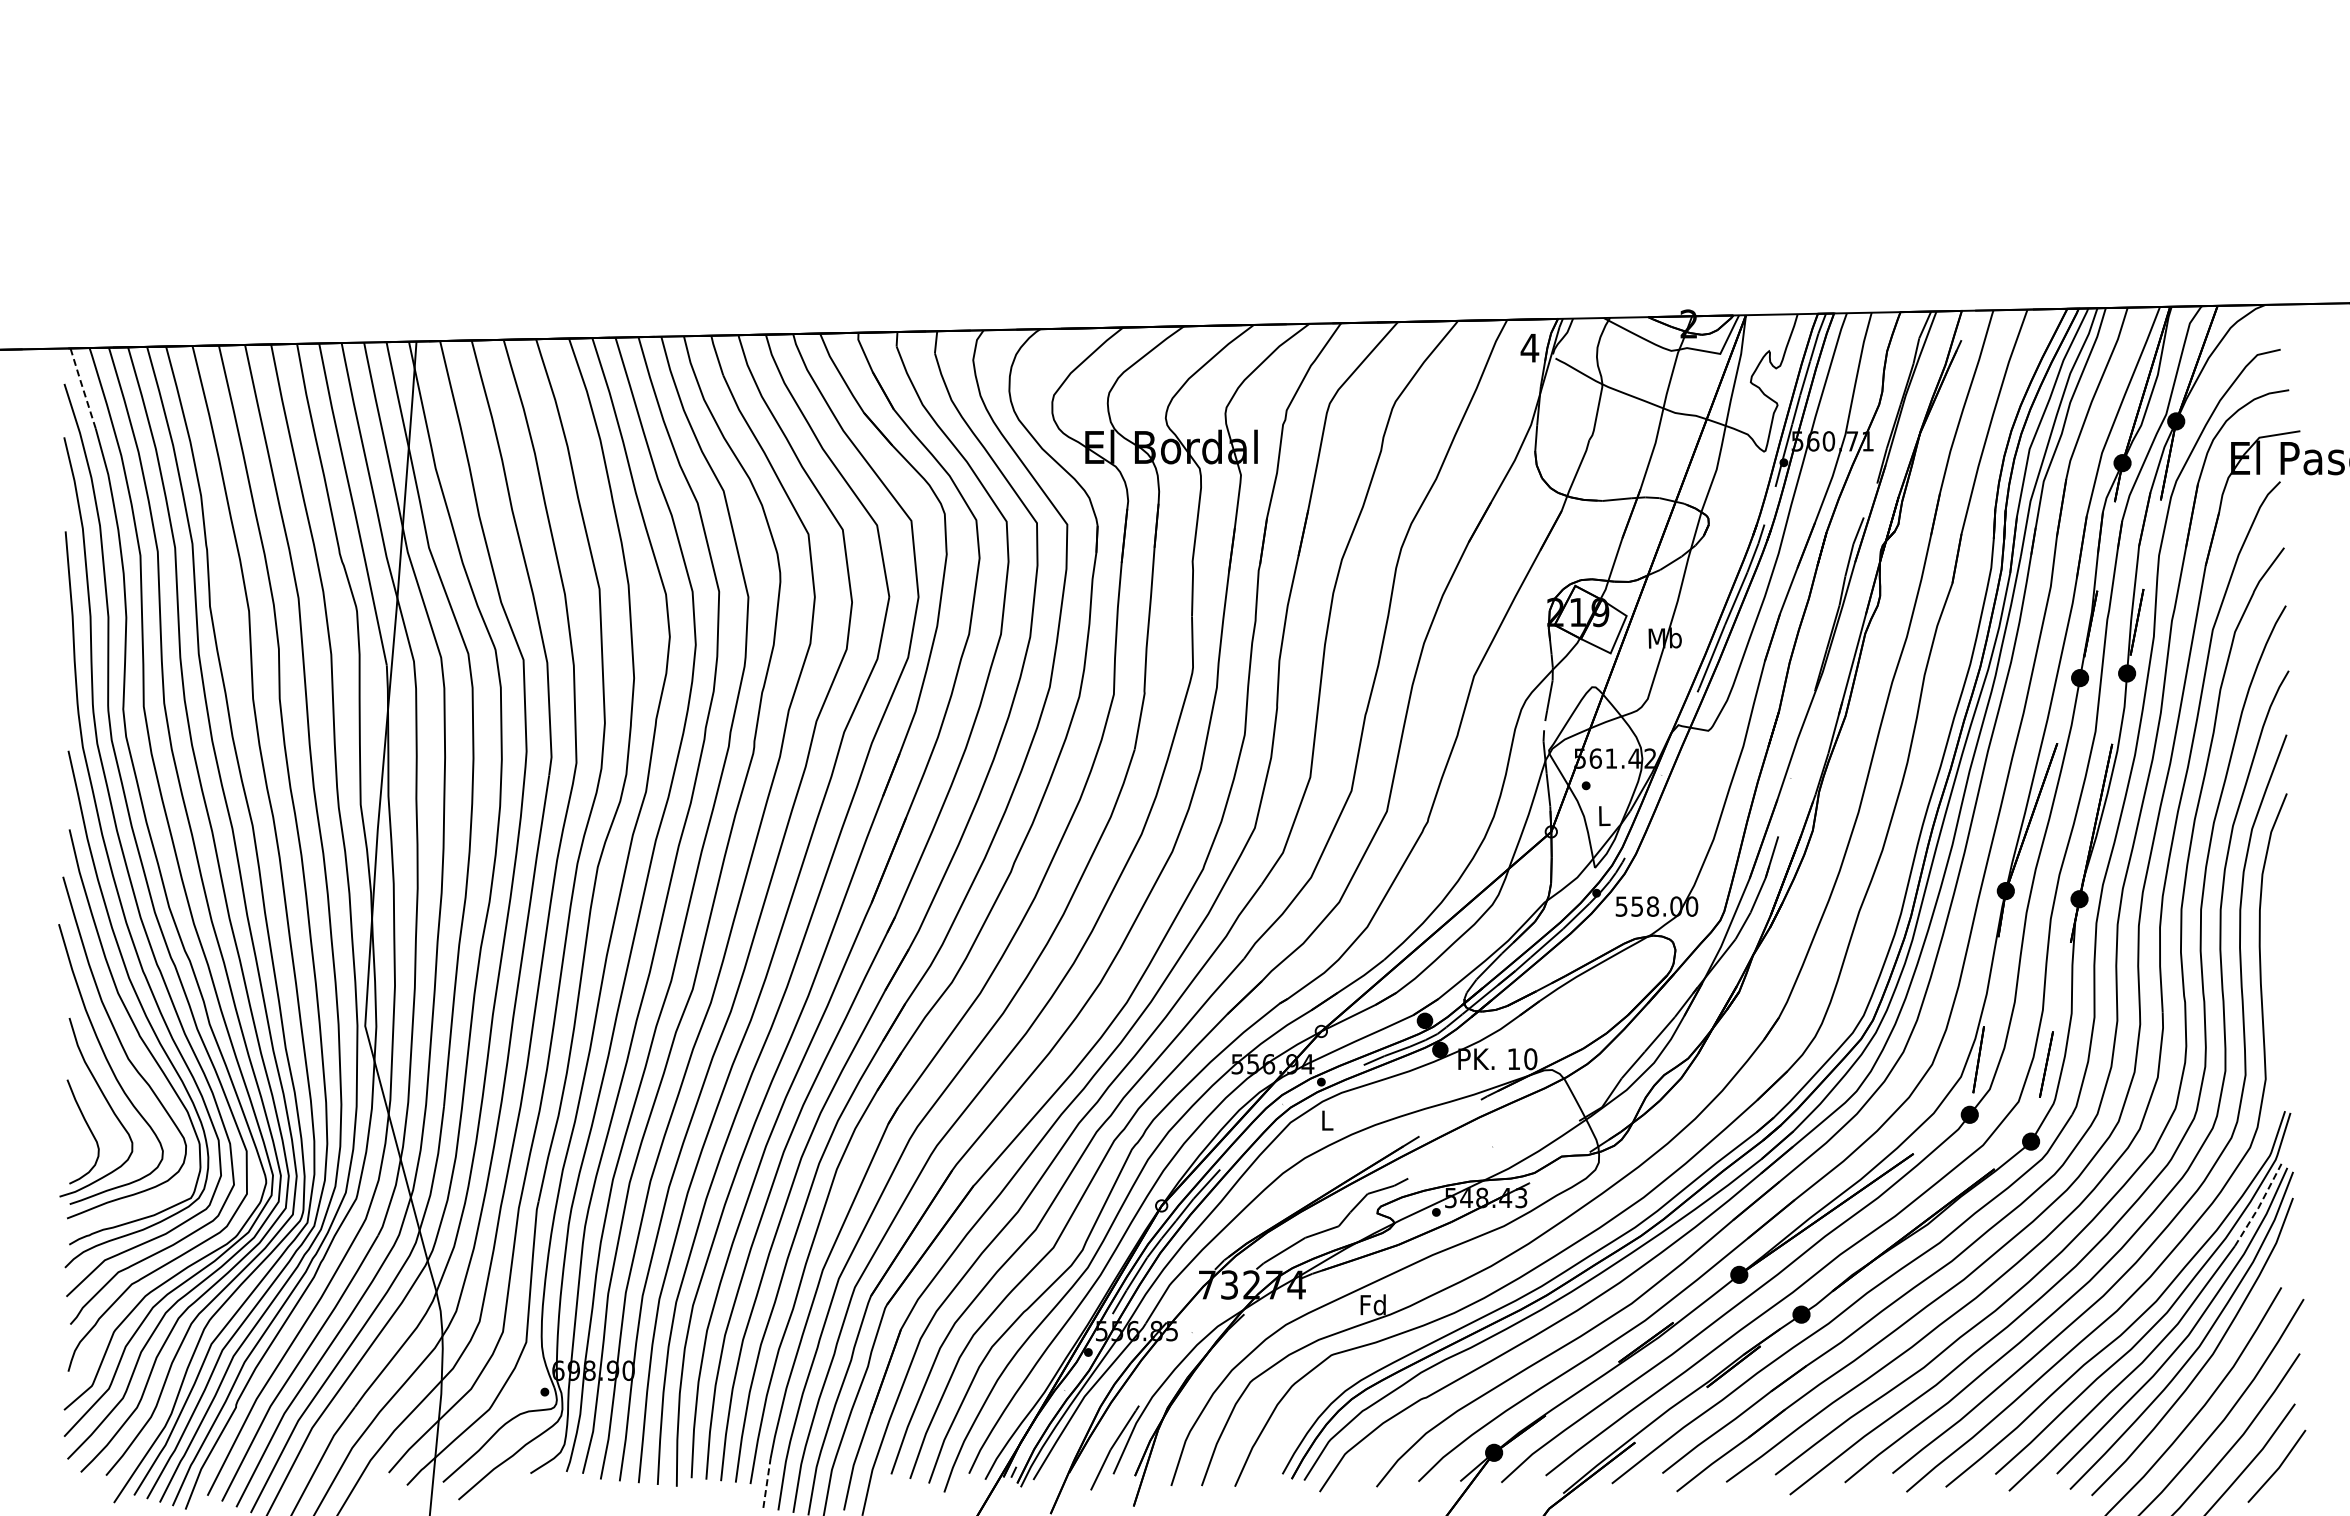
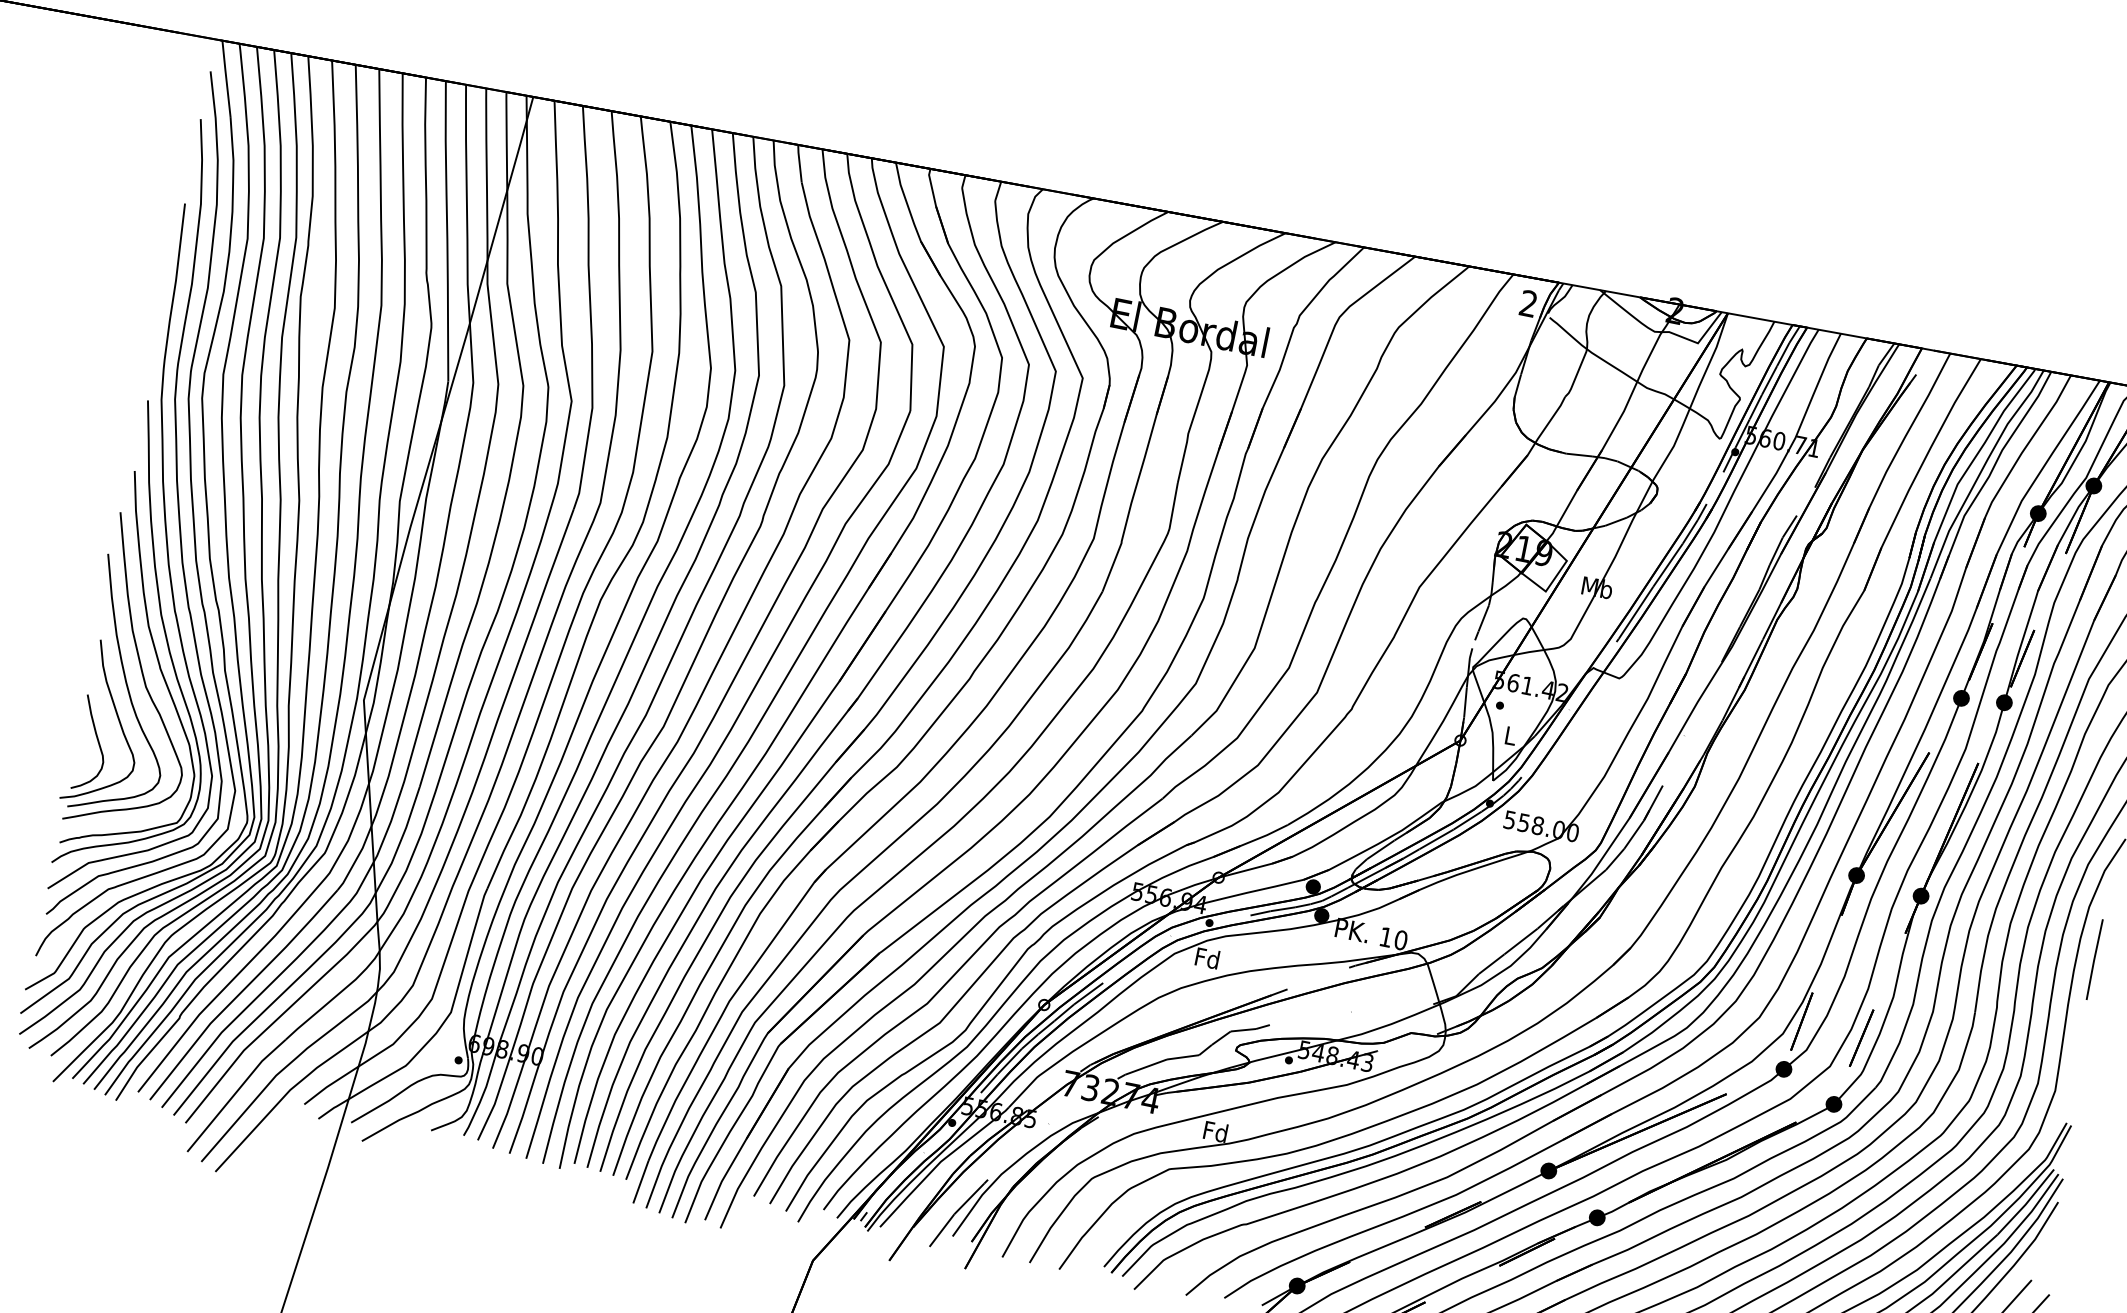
text: (1529, 347) -> (1528, 303), 4 -> 2
line: (82, 387) -> (226, 77), dashed -> solid
line: (2279, 929) -> (2094, 959), added
text: (1326, 1119) -> (1207, 957), L -> Fd
line: (2259, 1206) -> (2026, 1203), dashed -> solid
line: (766, 1483) -> (640, 1182), dashed -> solid

